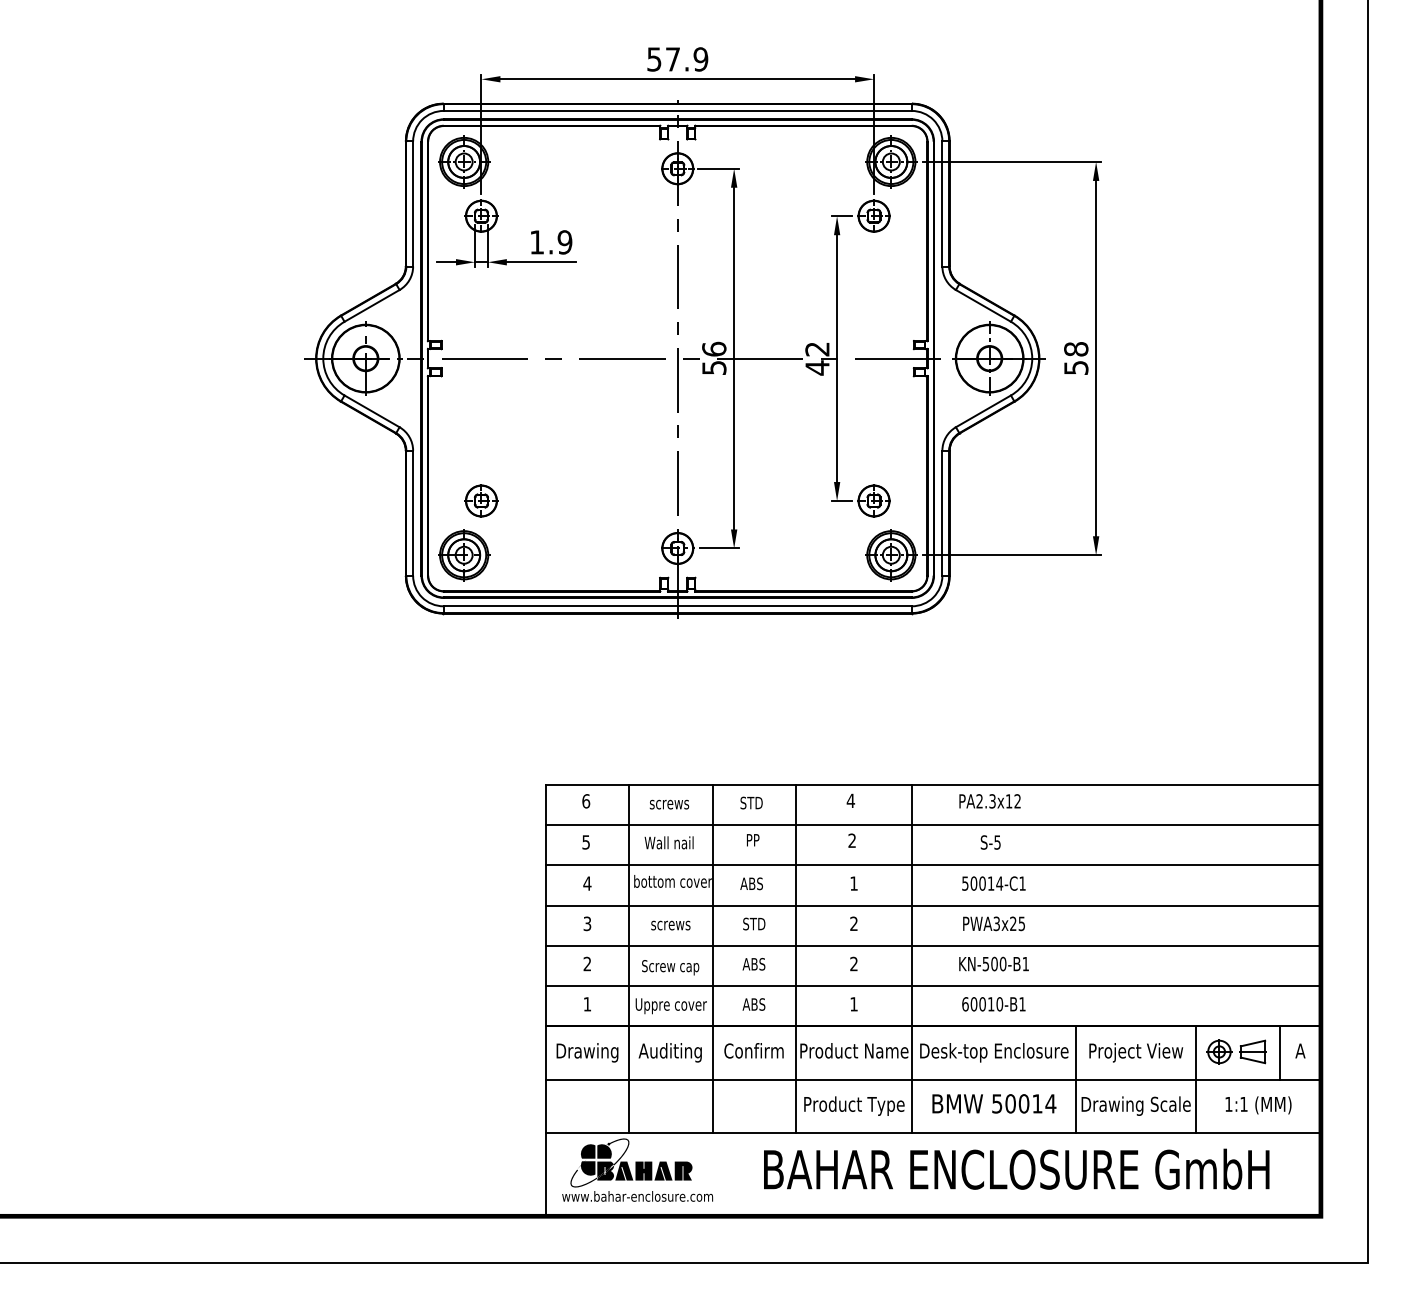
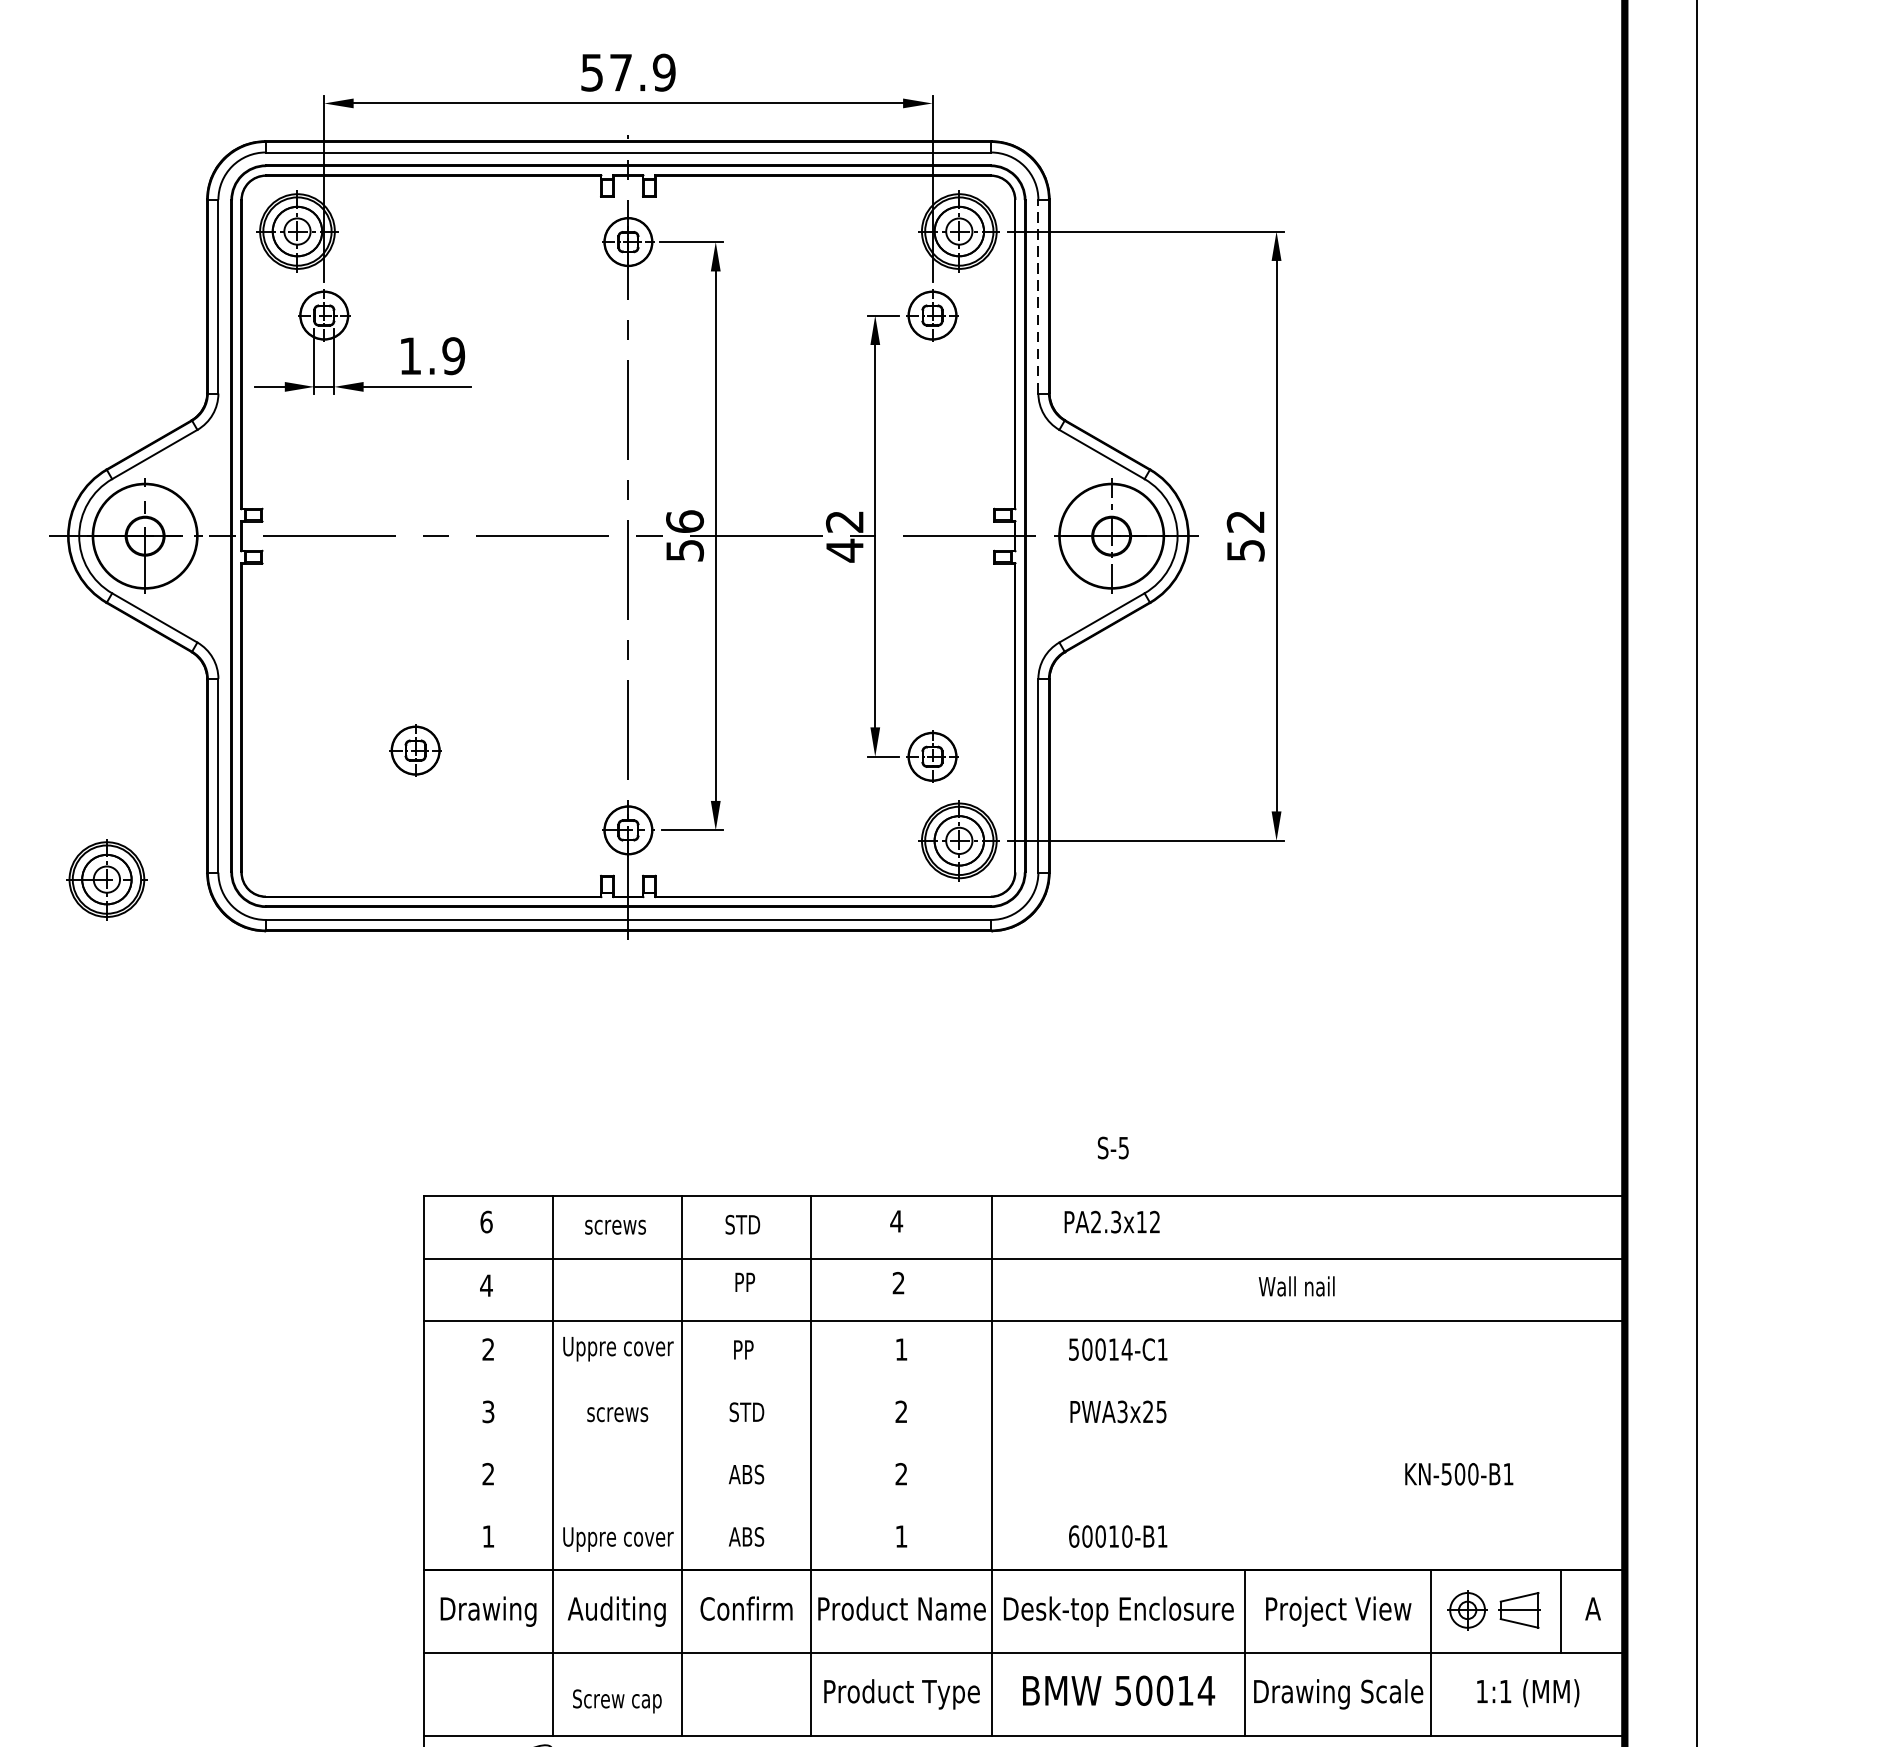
line: (942, 204) -> (1038, 297), solid -> dashed
text: (1076, 349) -> (1246, 522), 58 -> 52
part: (481, 500) -> (415, 749), moved
part: (464, 555) -> (107, 879), moved
text: (586, 842) -> (487, 1285), 5 -> 4
text: (668, 842) -> (1295, 1285), moved
text: (990, 842) -> (1112, 1147), moved
text: (587, 883) -> (488, 1349), 4 -> 2
text: (672, 883) -> (620, 1349), bottom cover -> Uppre cover
text: (751, 883) -> (742, 1349), ABS -> PP
line: (932, 905) -> (1023, 1383), removed
line: (932, 945) -> (1023, 1445), removed
text: (993, 963) -> (1458, 1473), moved
text: (670, 967) -> (617, 1701), moved
line: (932, 985) -> (1023, 1507), removed

